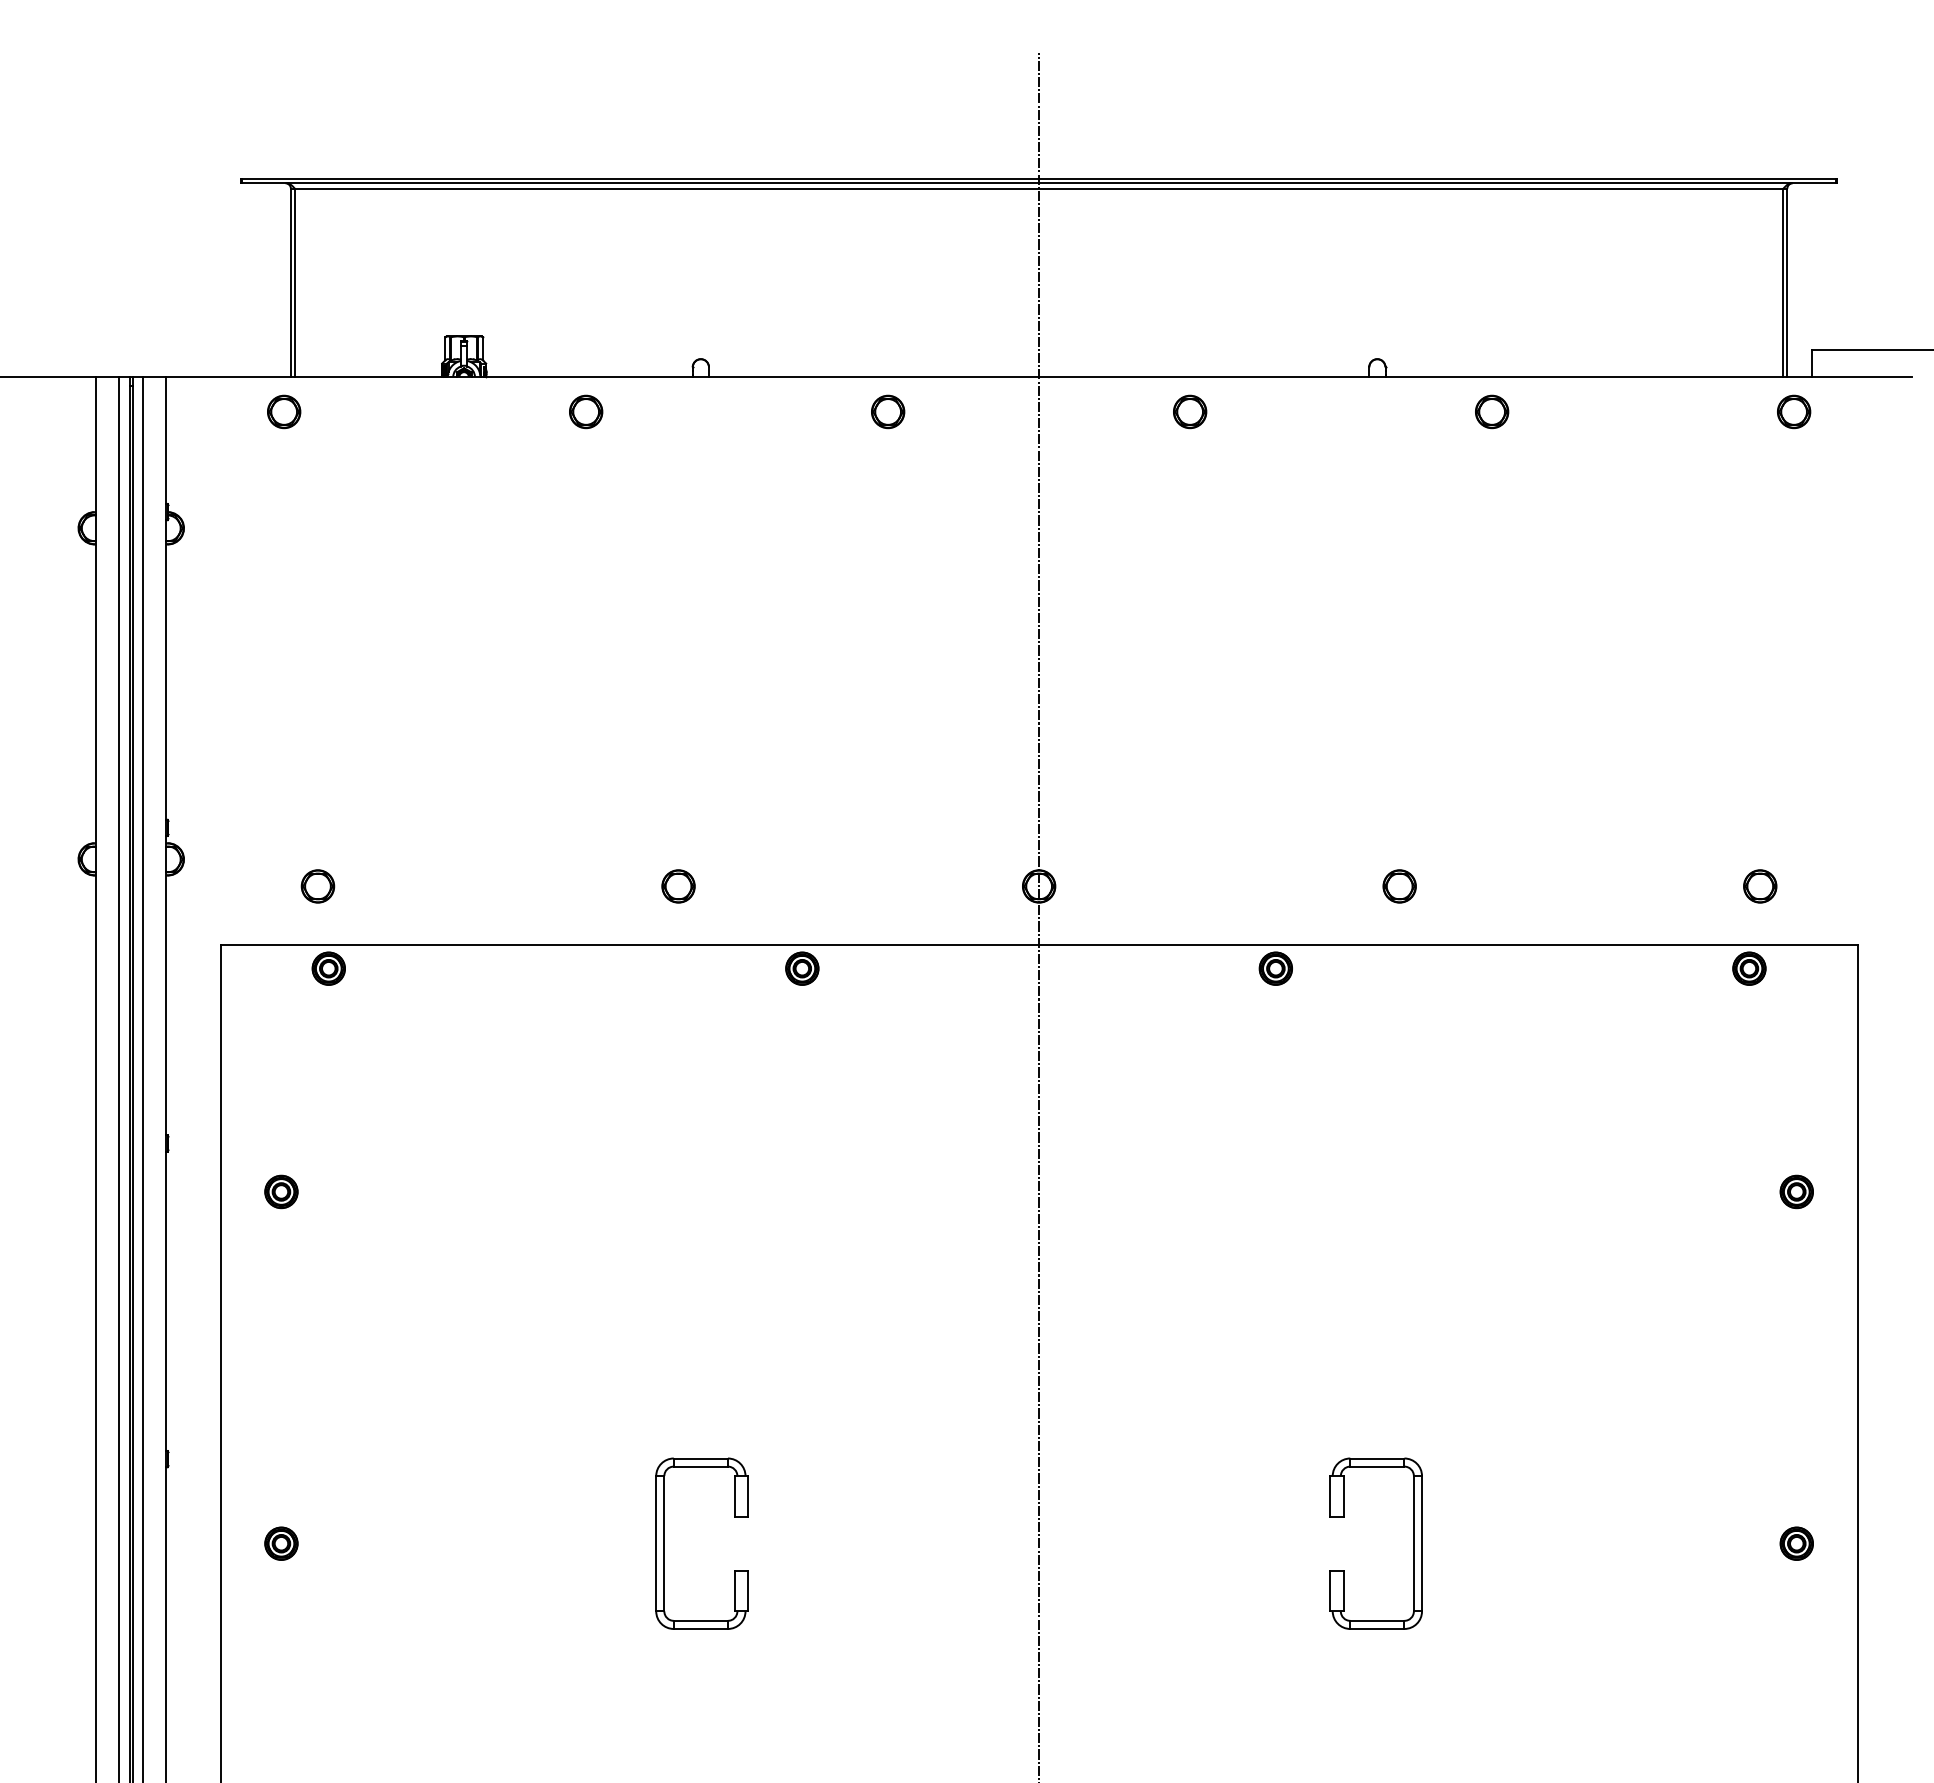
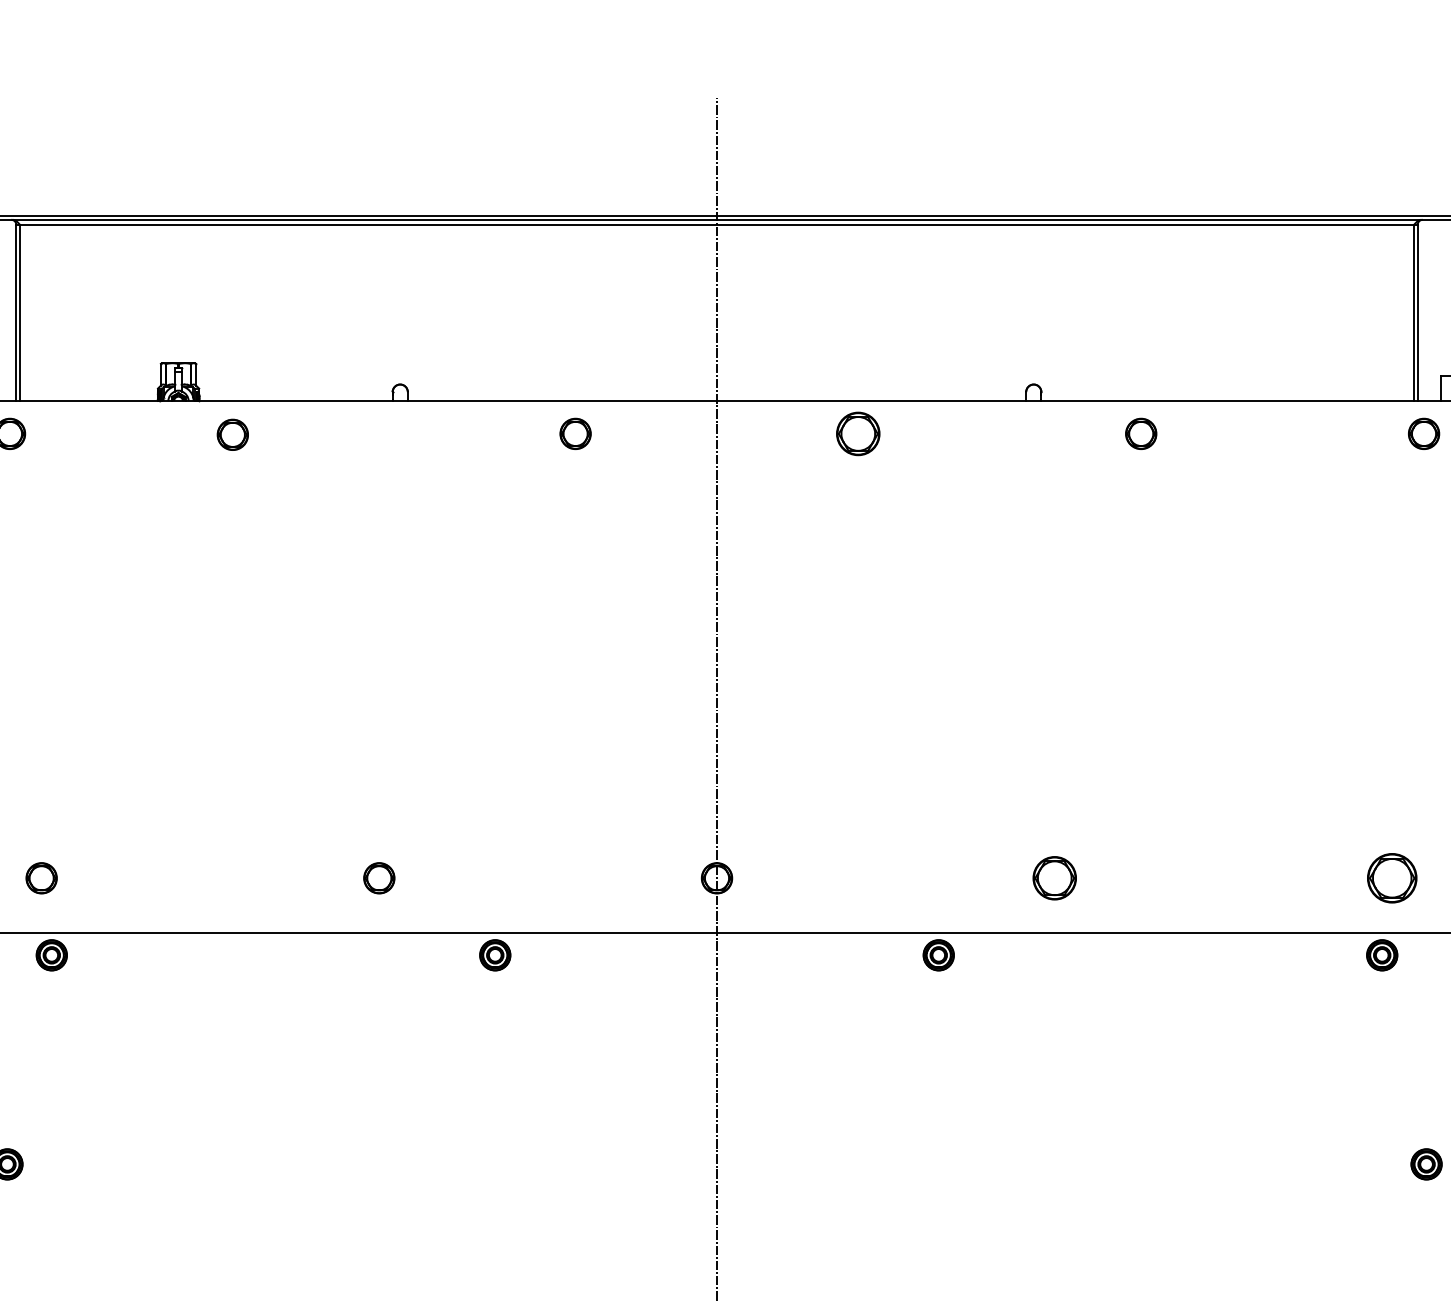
part: (586, 411) -> (233, 434), moved
part: (1190, 411) -> (858, 433), size x1.4
part: (1399, 886) -> (1054, 878), size x1.4
part: (1760, 886) -> (1392, 878), size x1.6

